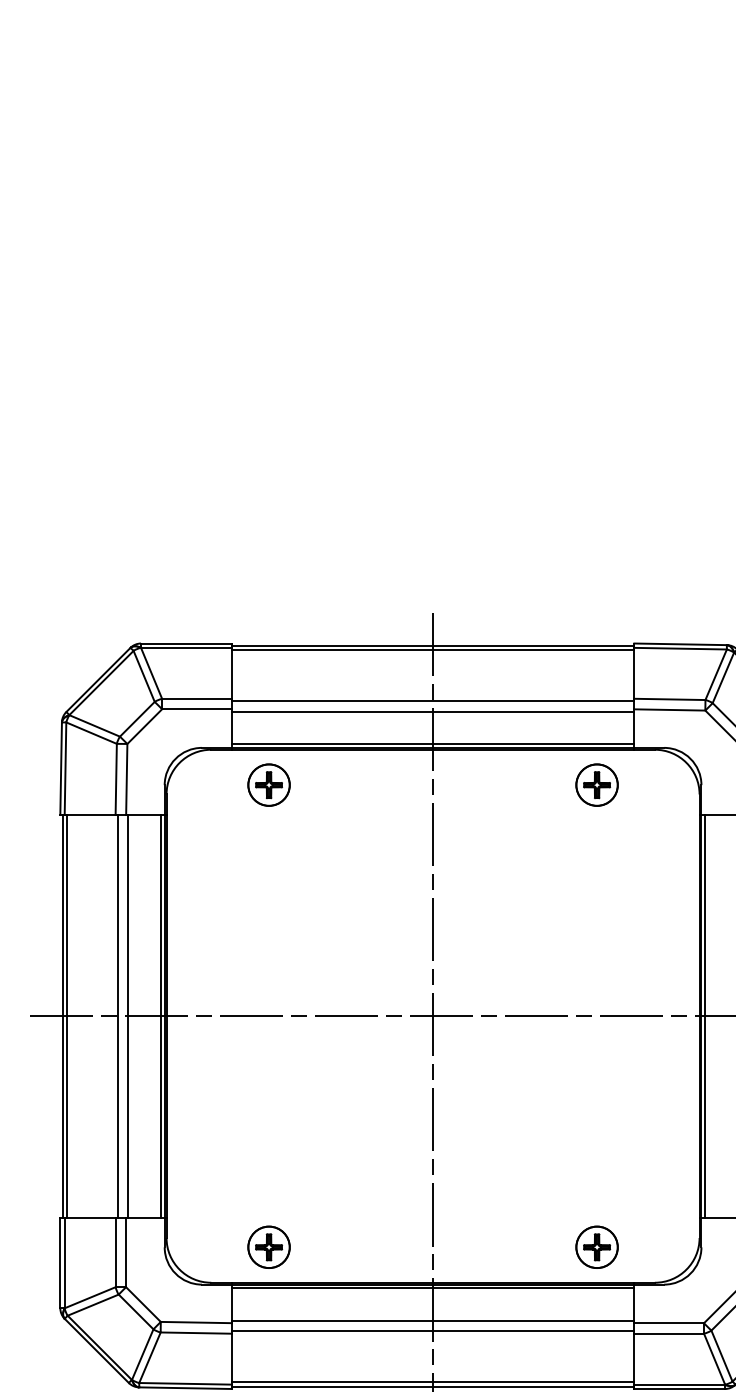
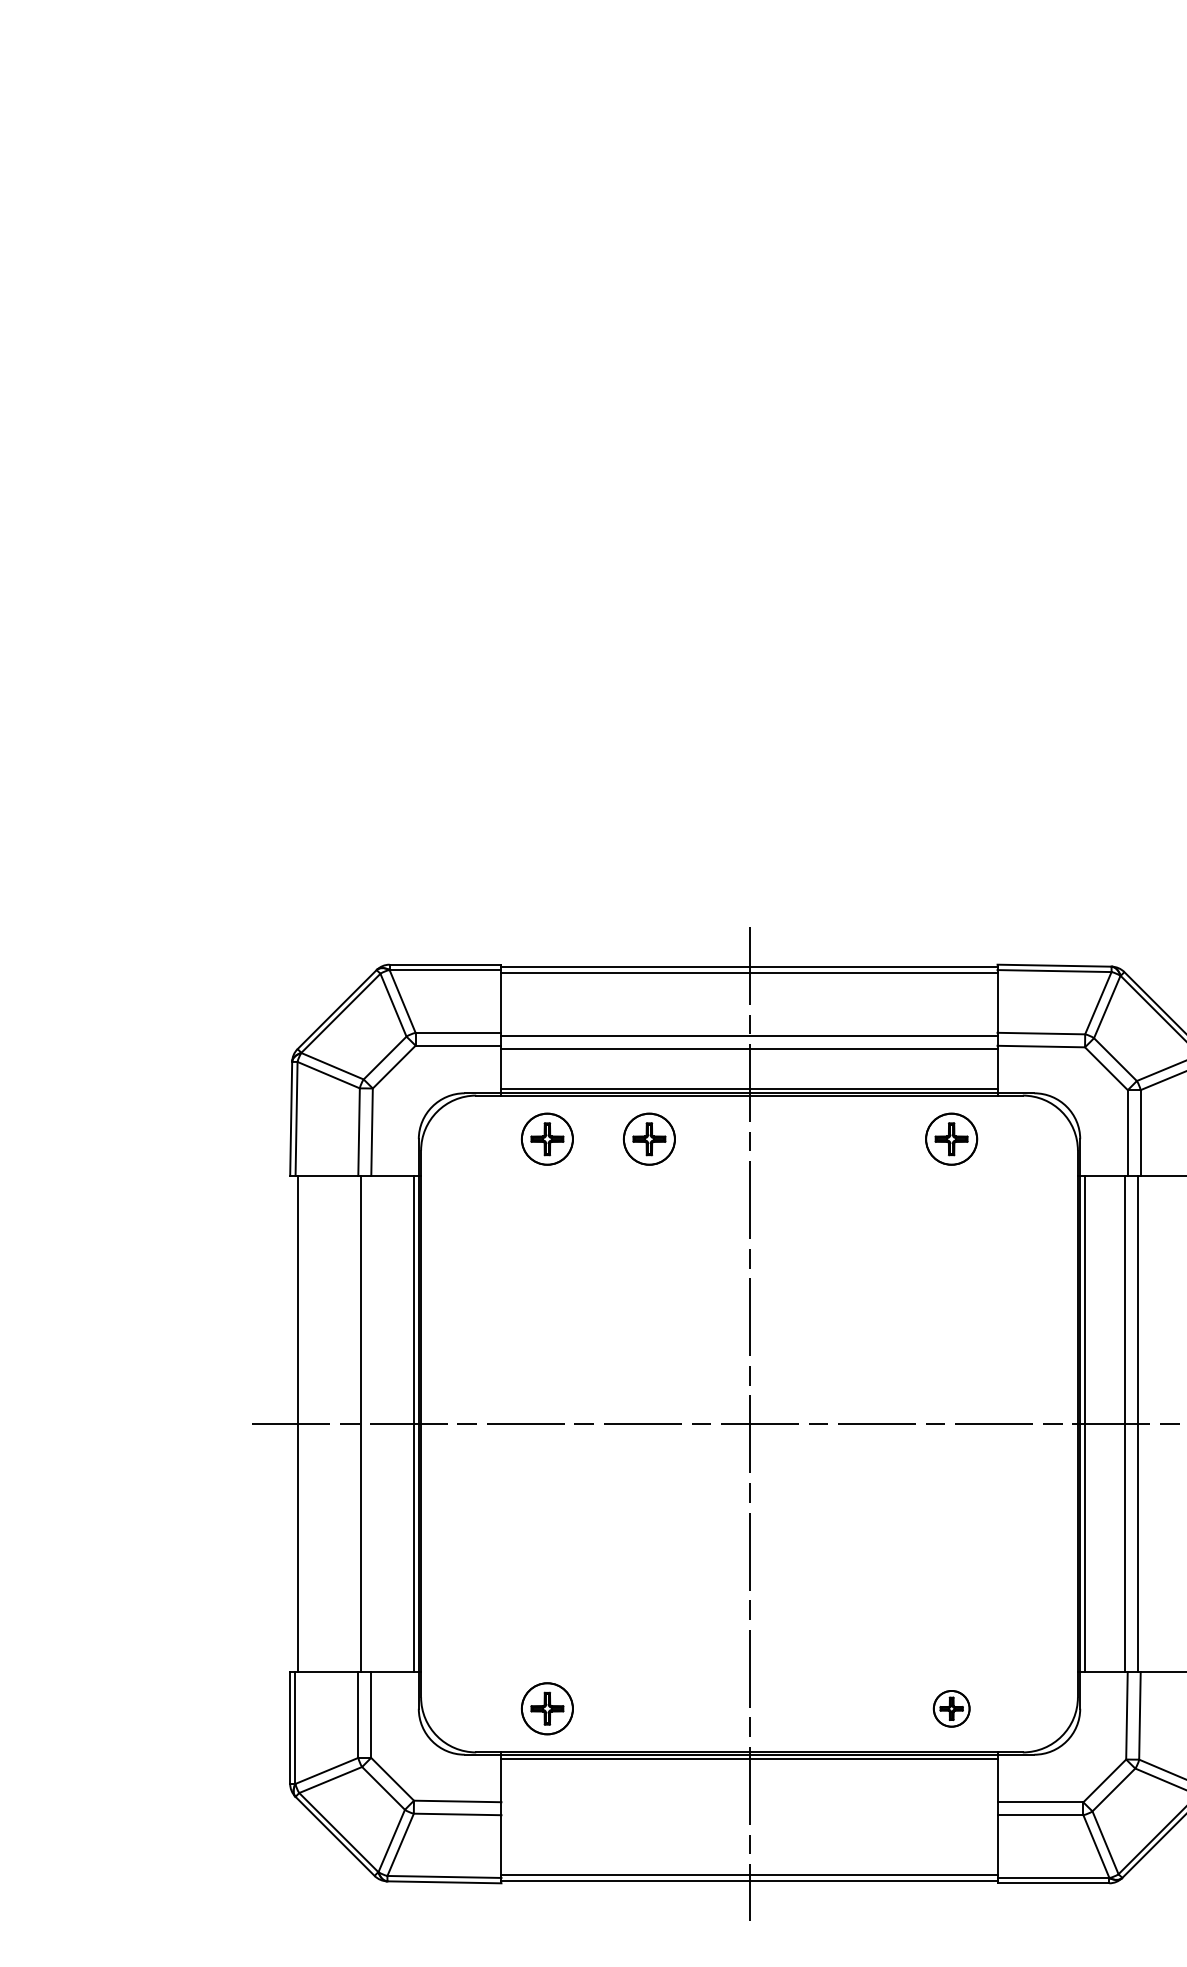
part: (351, 784) -> (648, 1138), added
line: (62, 1015) -> (292, 1423), removed
line: (128, 1015) -> (374, 1423), removed
part: (596, 1247) -> (951, 1708), size x0.7
line: (433, 1320) -> (749, 1799), removed
line: (433, 1331) -> (749, 1812), removed

